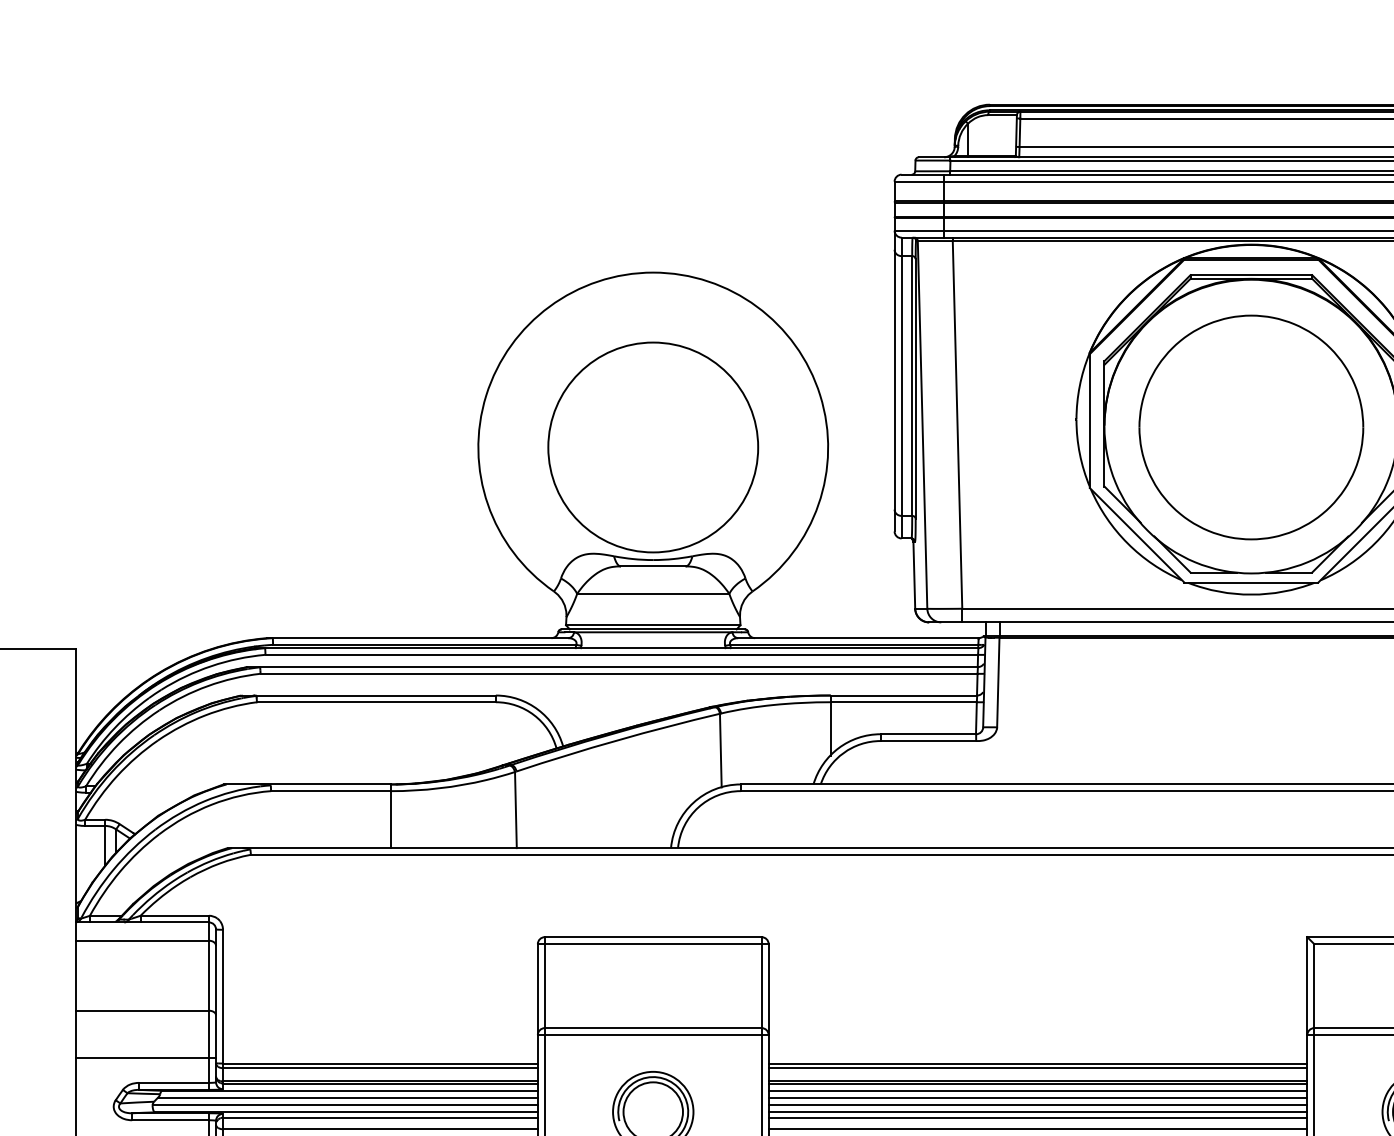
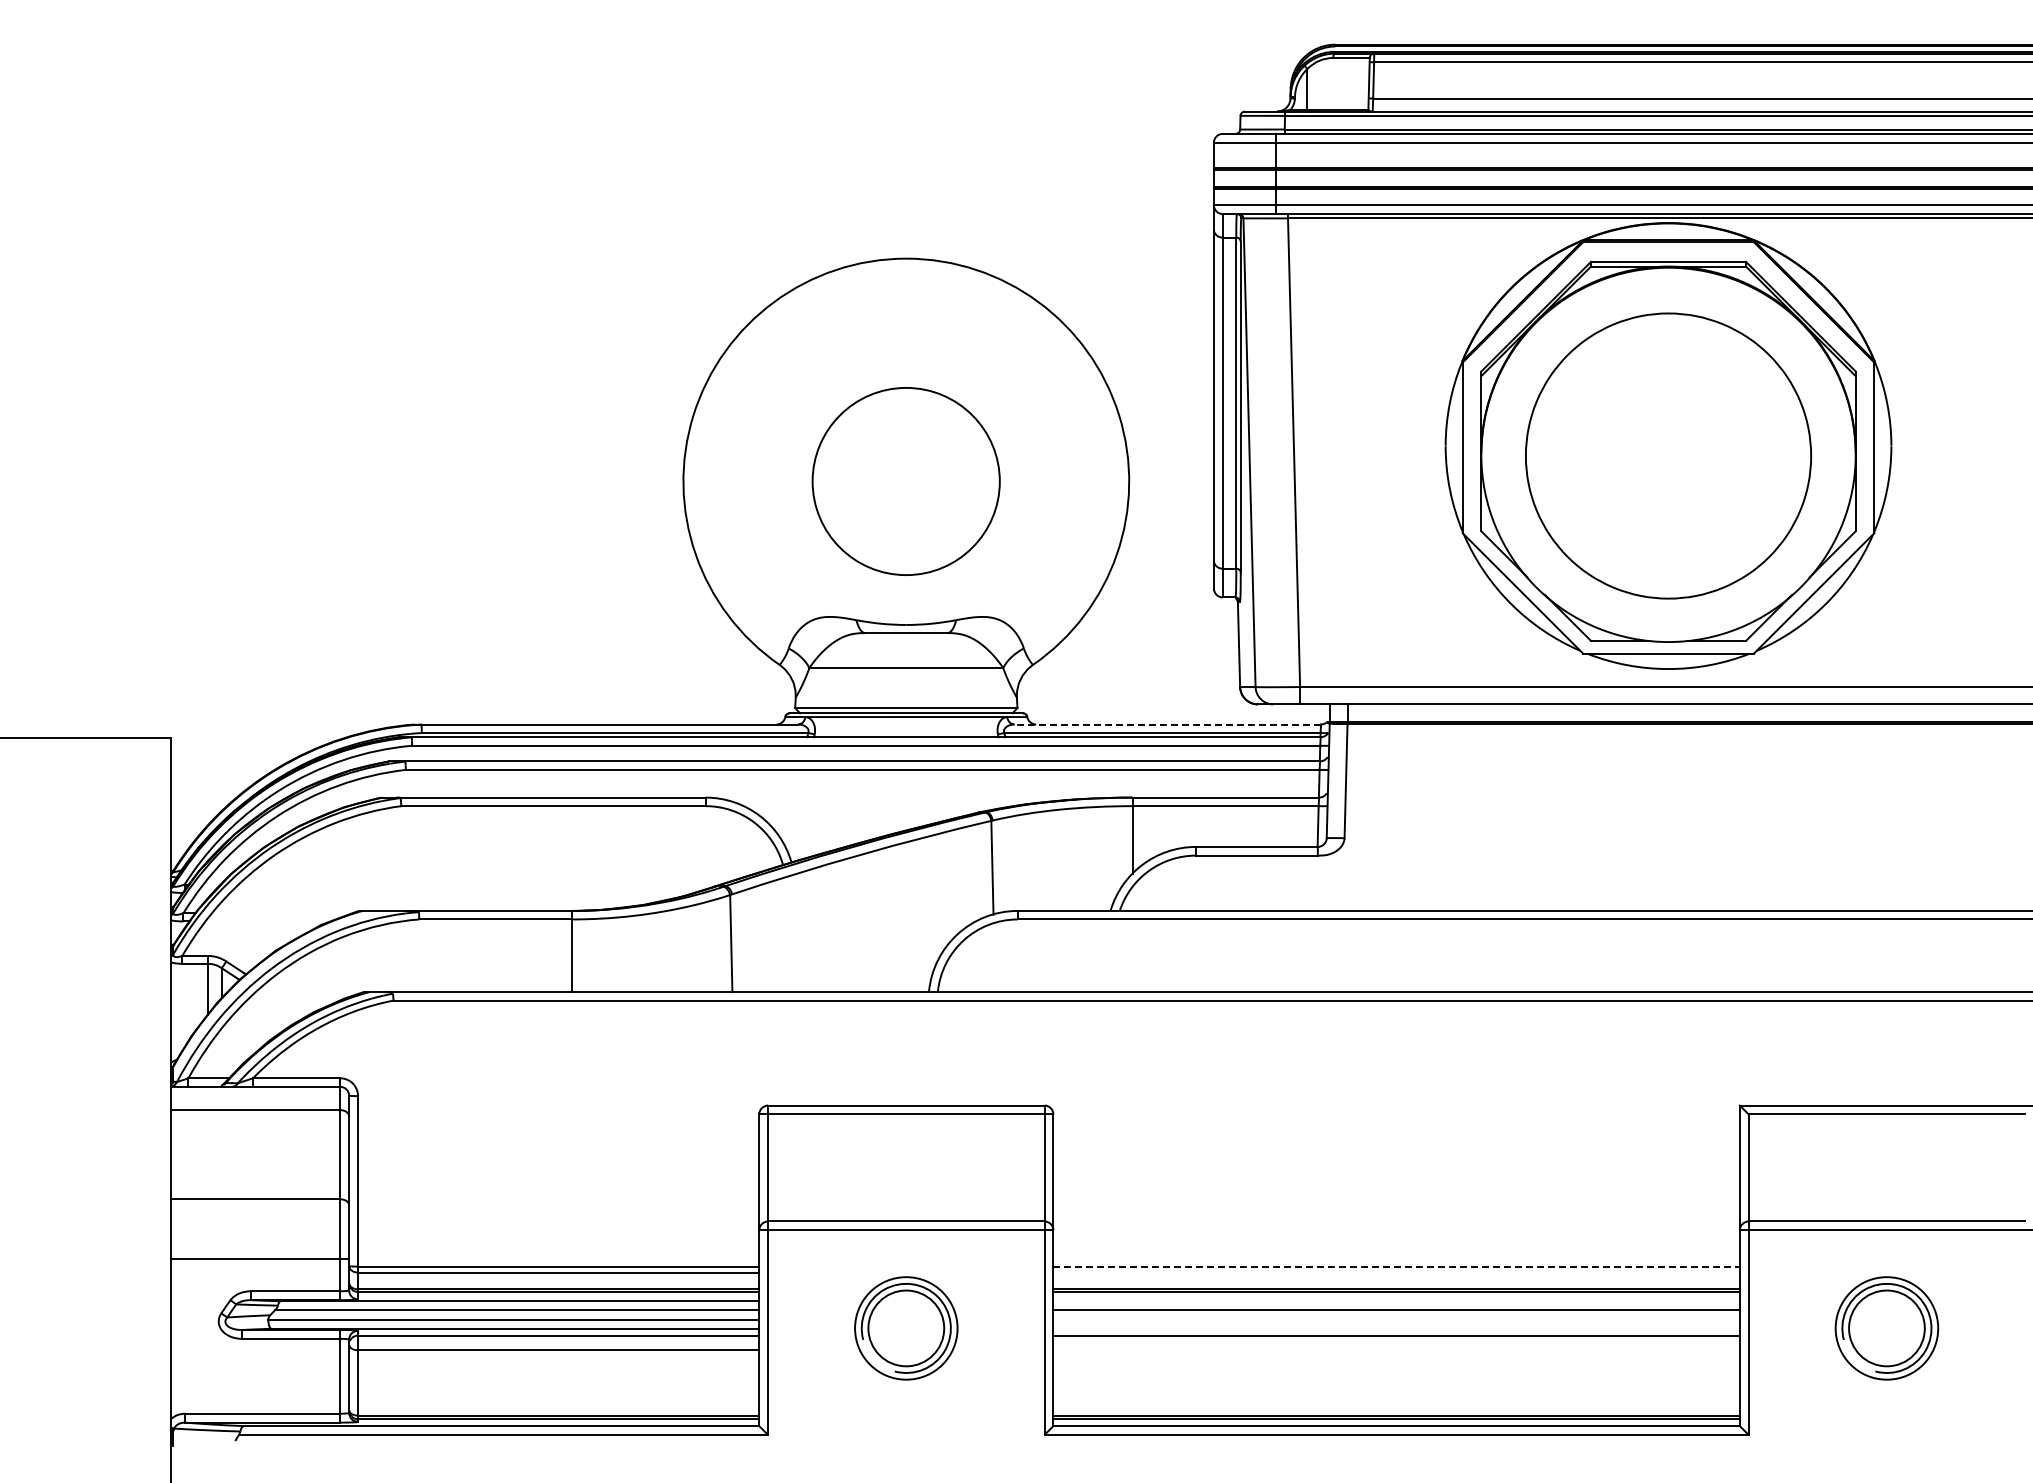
circle: (652, 447) -> (905, 481), size x0.7
line: (858, 638) -> (1167, 724), solid -> dashed
line: (1038, 1063) -> (1397, 1266), solid -> dashed
line: (1037, 1068) -> (1396, 1272), removed
line: (1037, 1090) -> (1396, 1301), removed
line: (1037, 1105) -> (1396, 1319), removed
line: (1037, 1112) -> (1396, 1328), removed
line: (1037, 1129) -> (1396, 1350), removed

